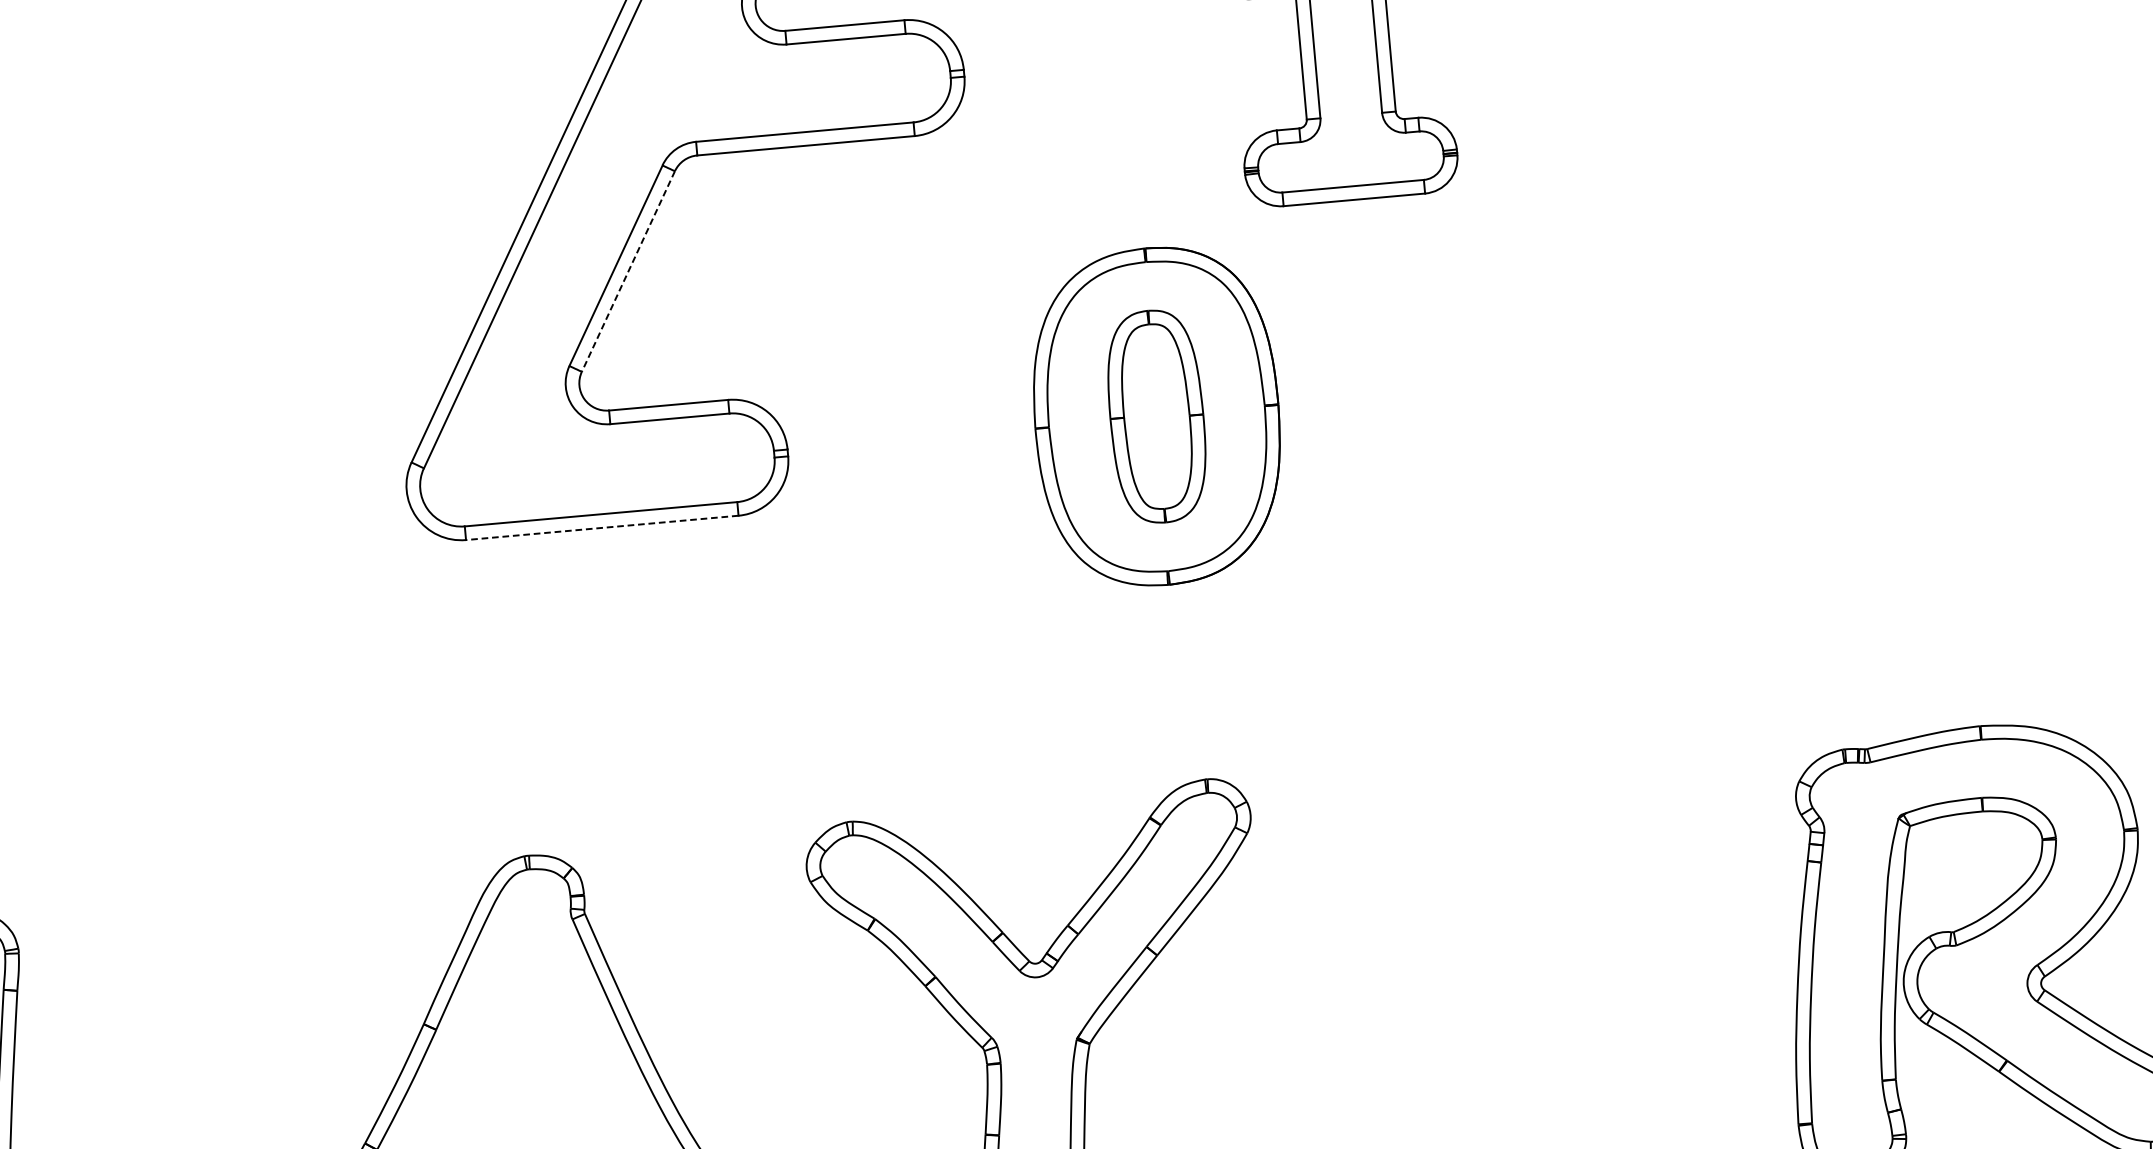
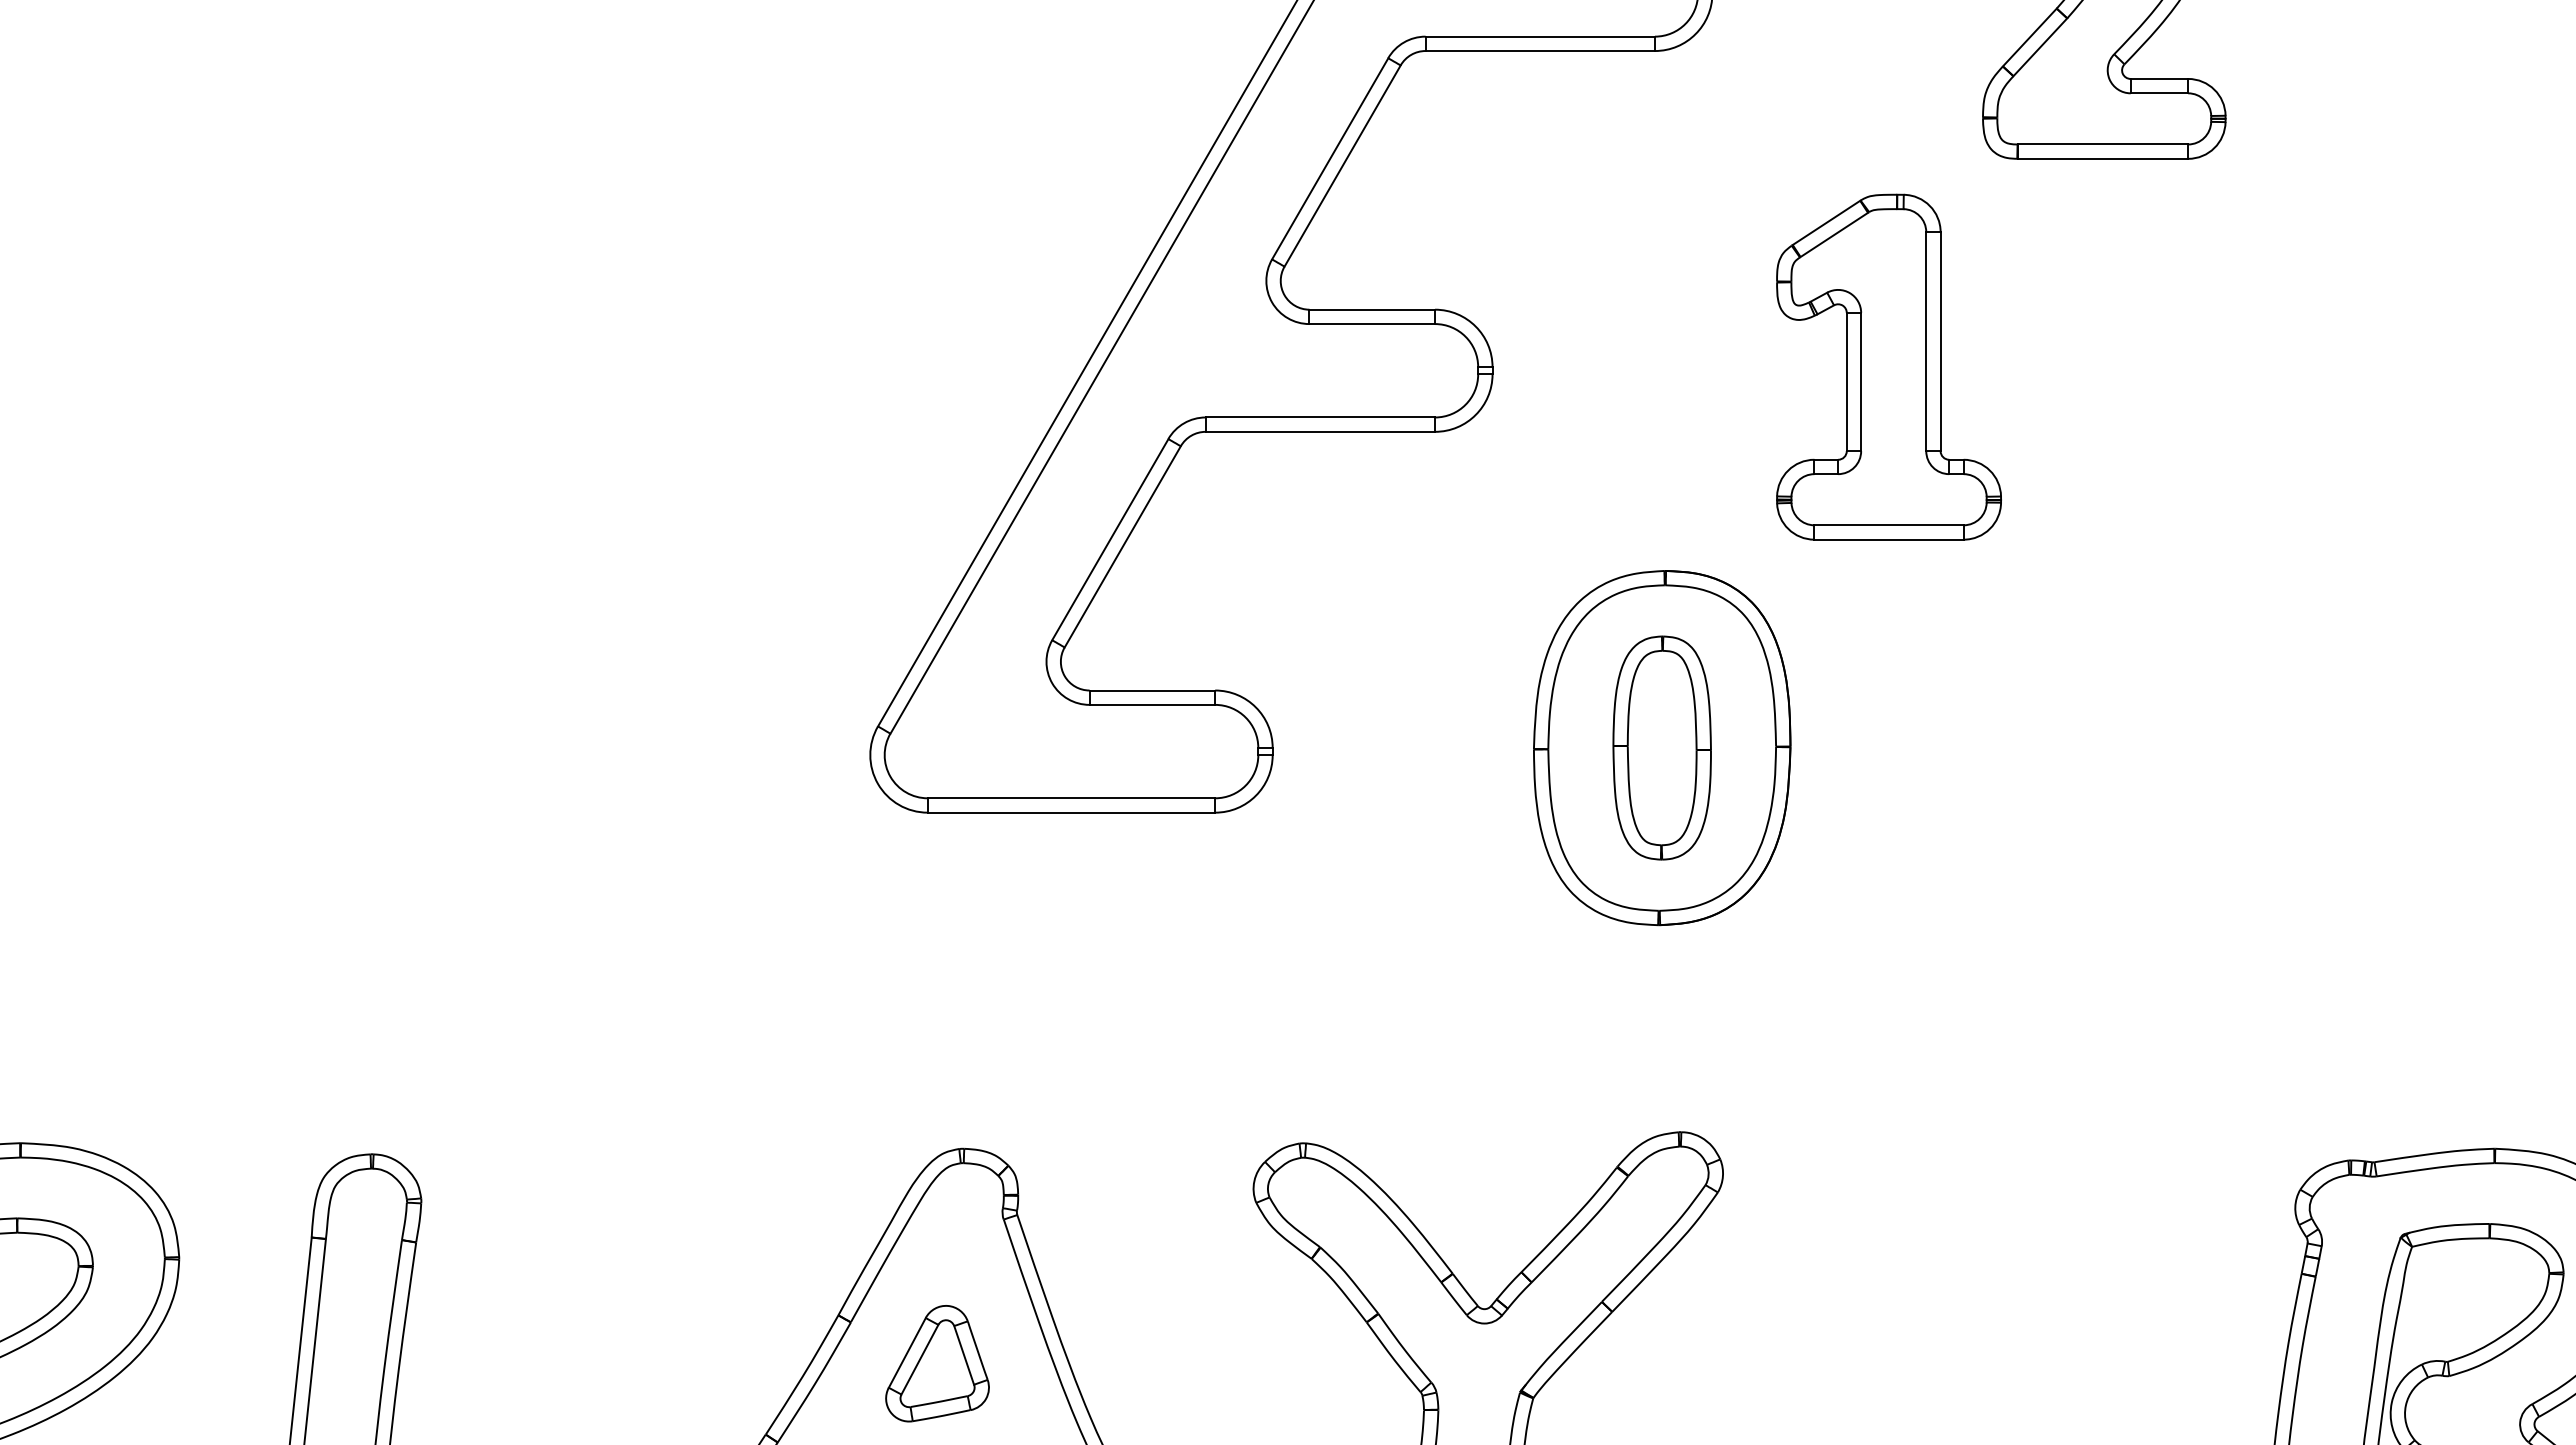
line: (628, 272) -> (1122, 547), dashed -> solid
line: (602, 527) -> (1071, 812), dashed -> solid
part: (521, 1061) -> (937, 1363), added

